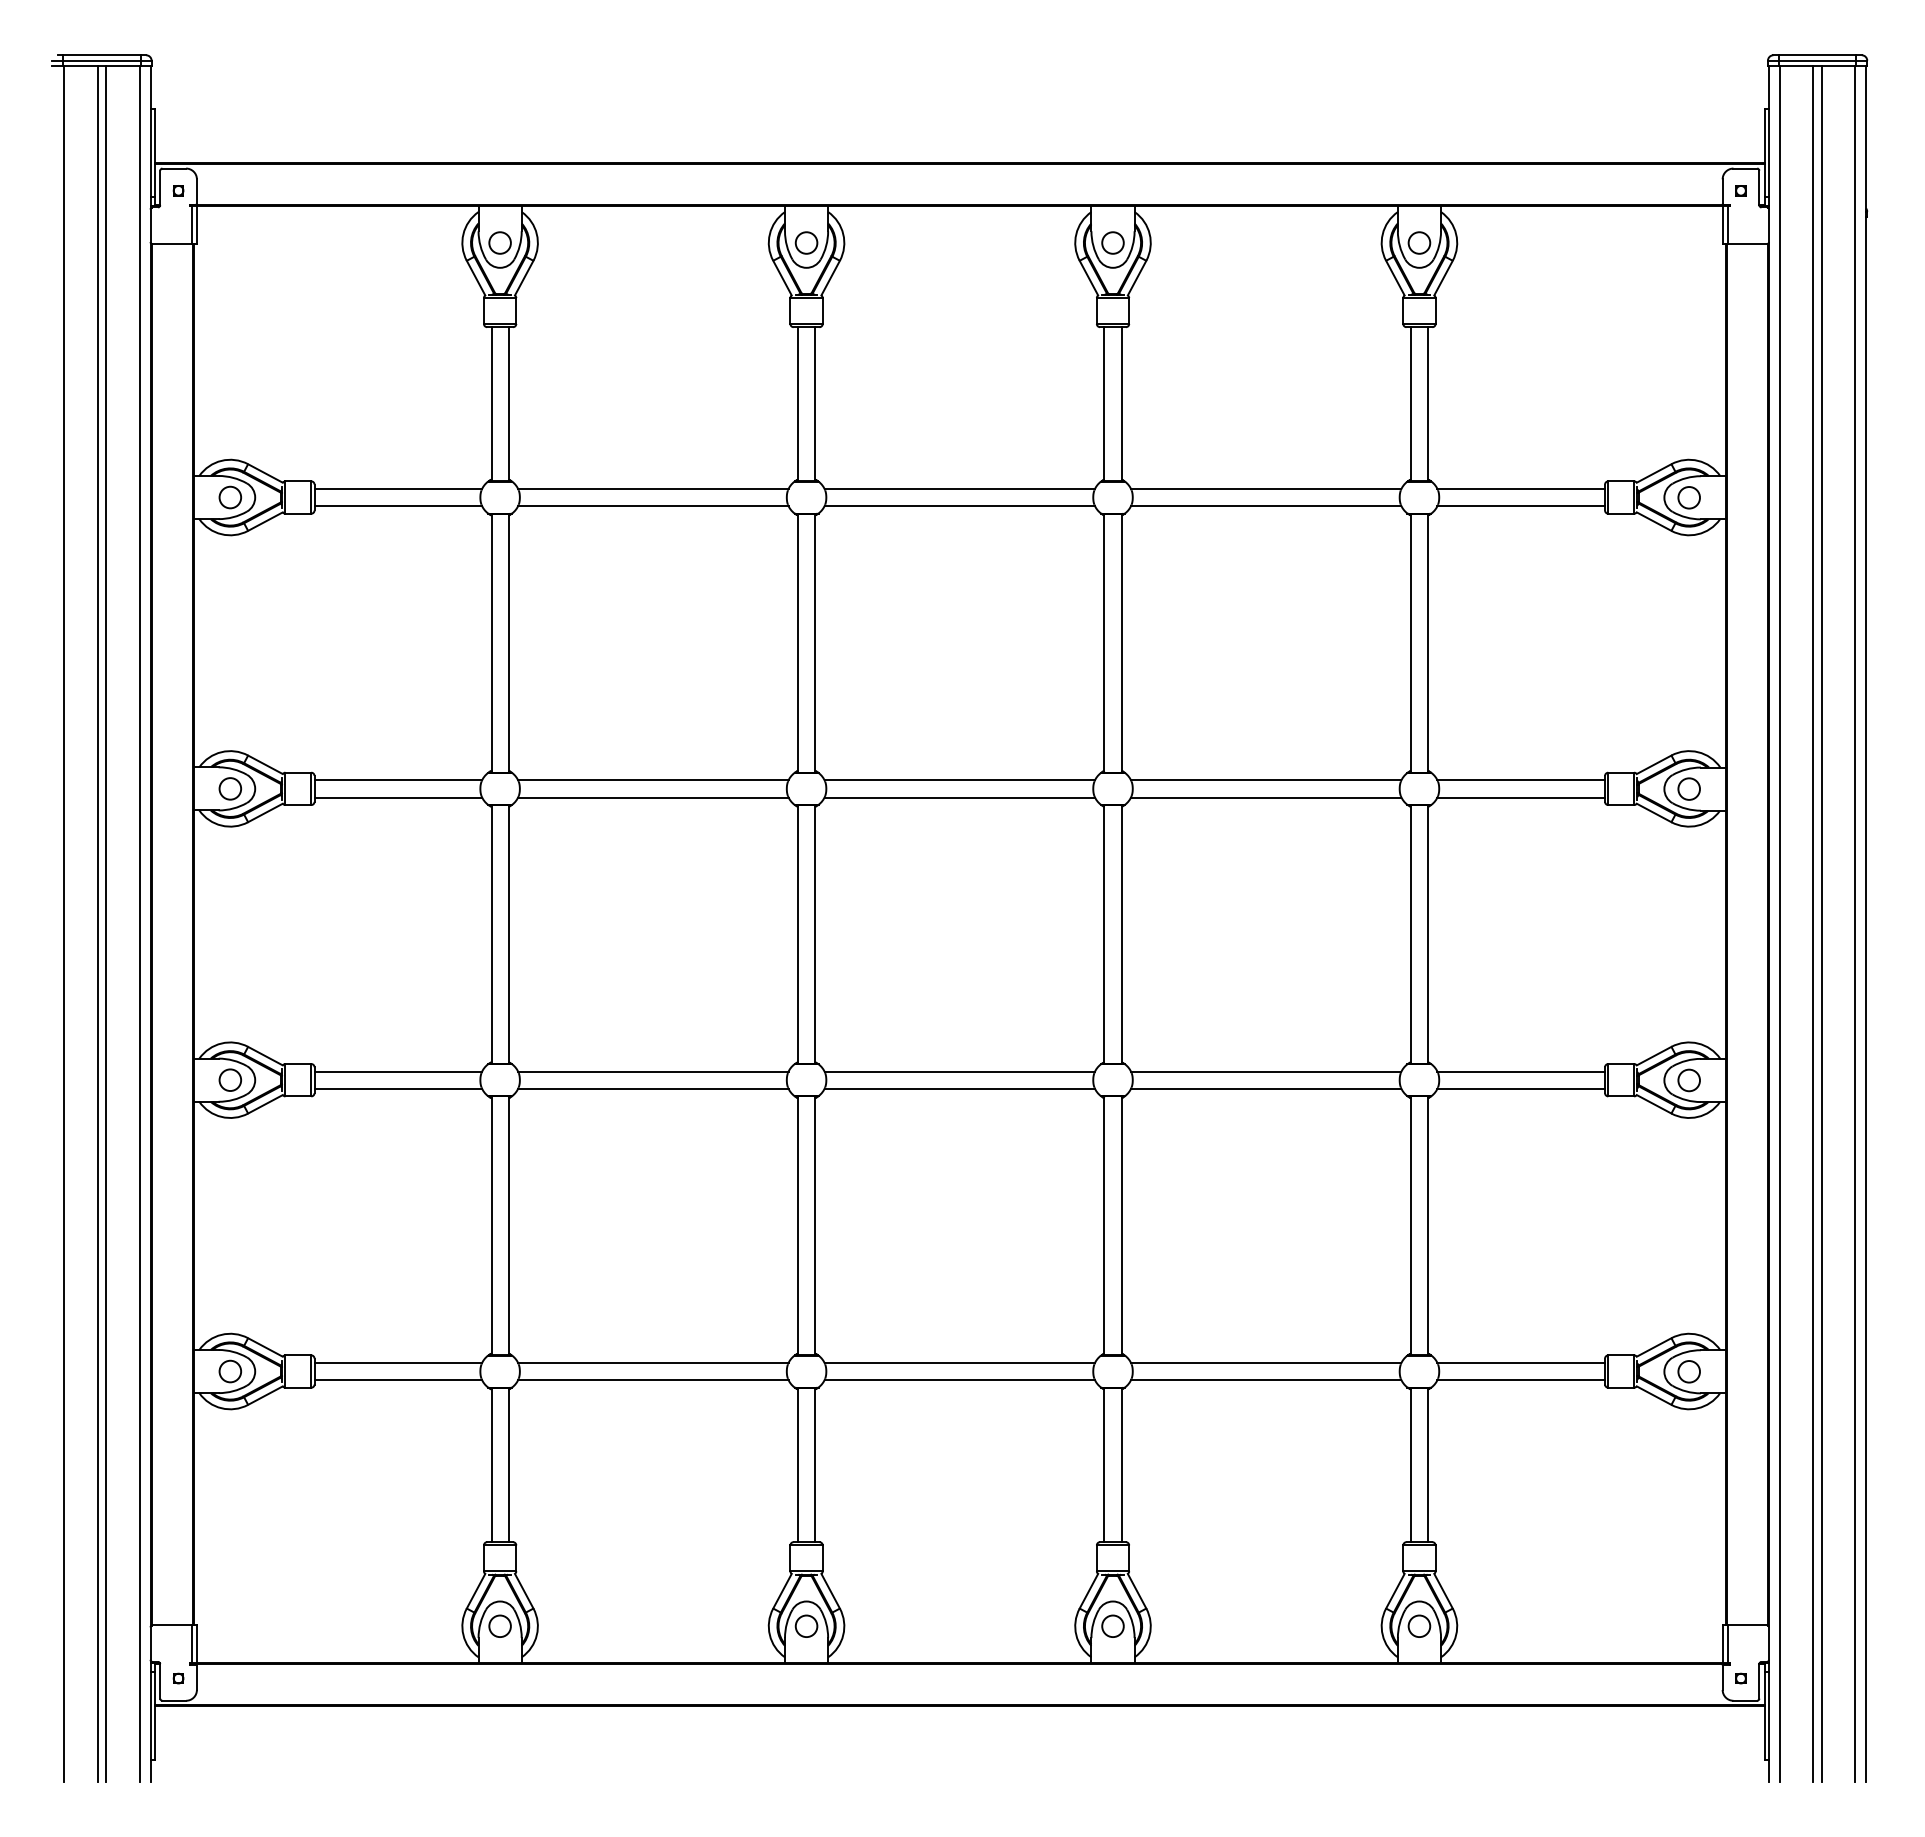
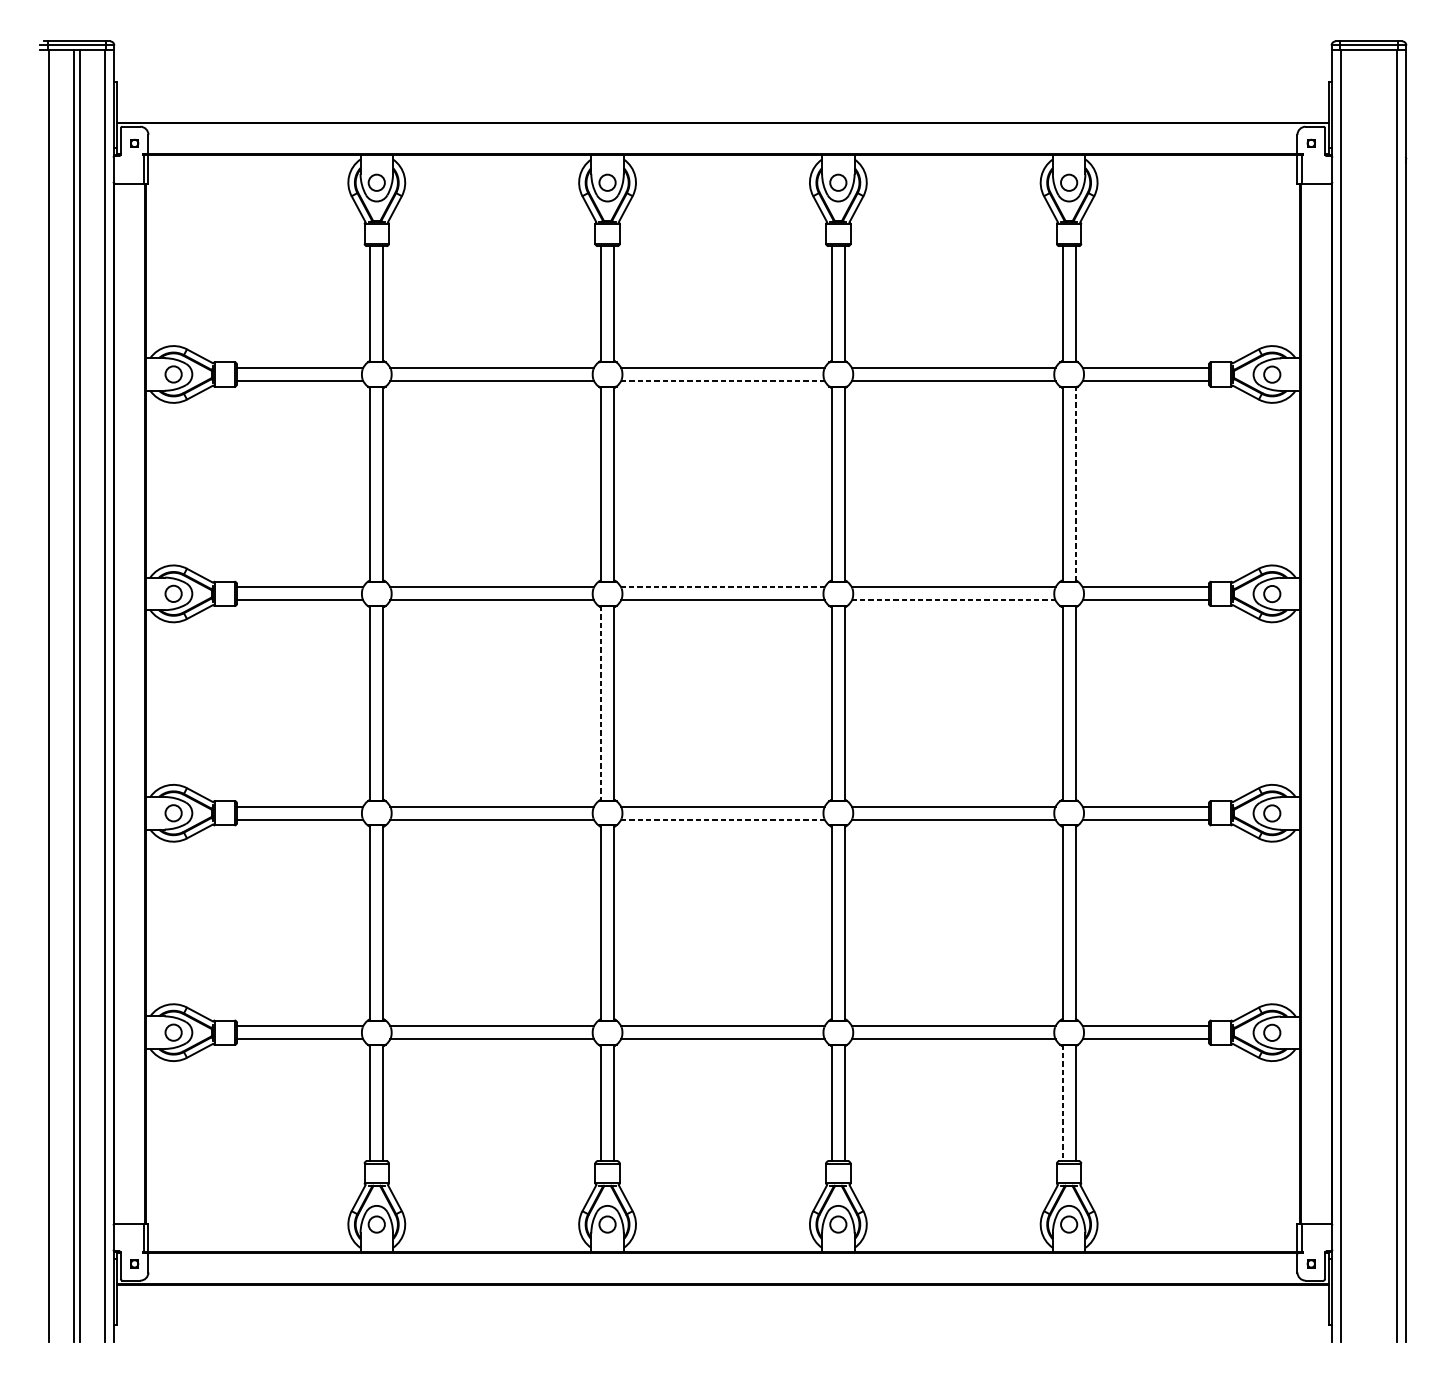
line: (960, 506) -> (723, 381), solid -> dashed
line: (1428, 642) -> (1075, 483), solid -> dashed
line: (959, 780) -> (722, 587), solid -> dashed
line: (1266, 797) -> (953, 600), solid -> dashed
line: (1813, 923) -> (1365, 695), removed
line: (1821, 923) -> (1371, 695), removed
line: (797, 935) -> (600, 704), solid -> dashed
line: (960, 1088) -> (723, 819), solid -> dashed
line: (1410, 1465) -> (1062, 1103), solid -> dashed

